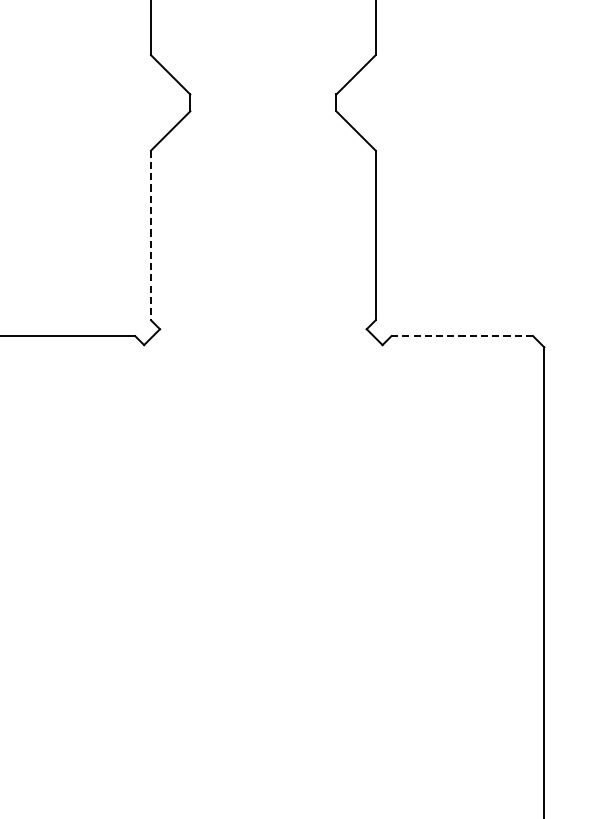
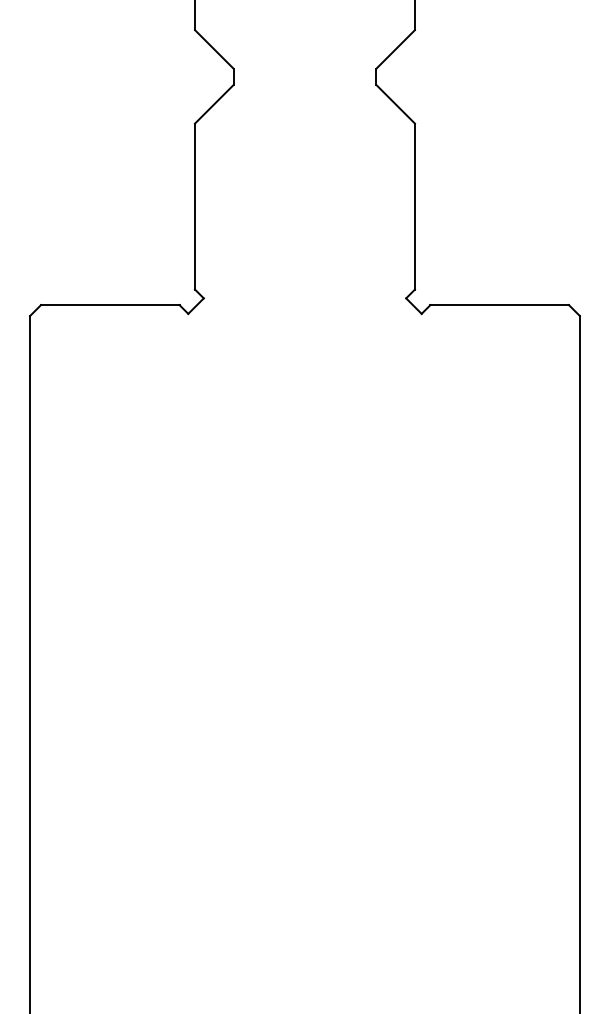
line: (151, 235) -> (195, 206), dashed -> solid
line: (462, 336) -> (499, 305), dashed -> solid

